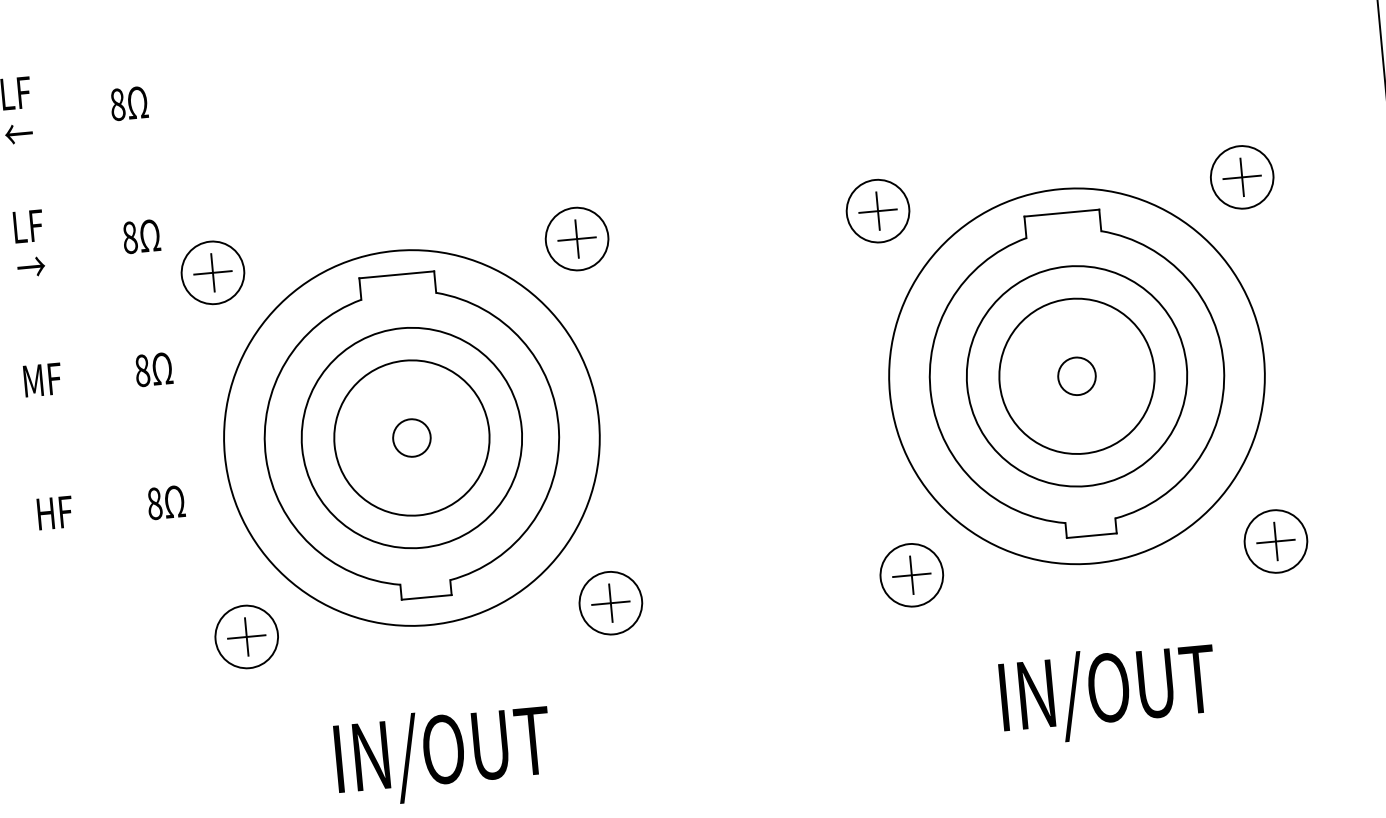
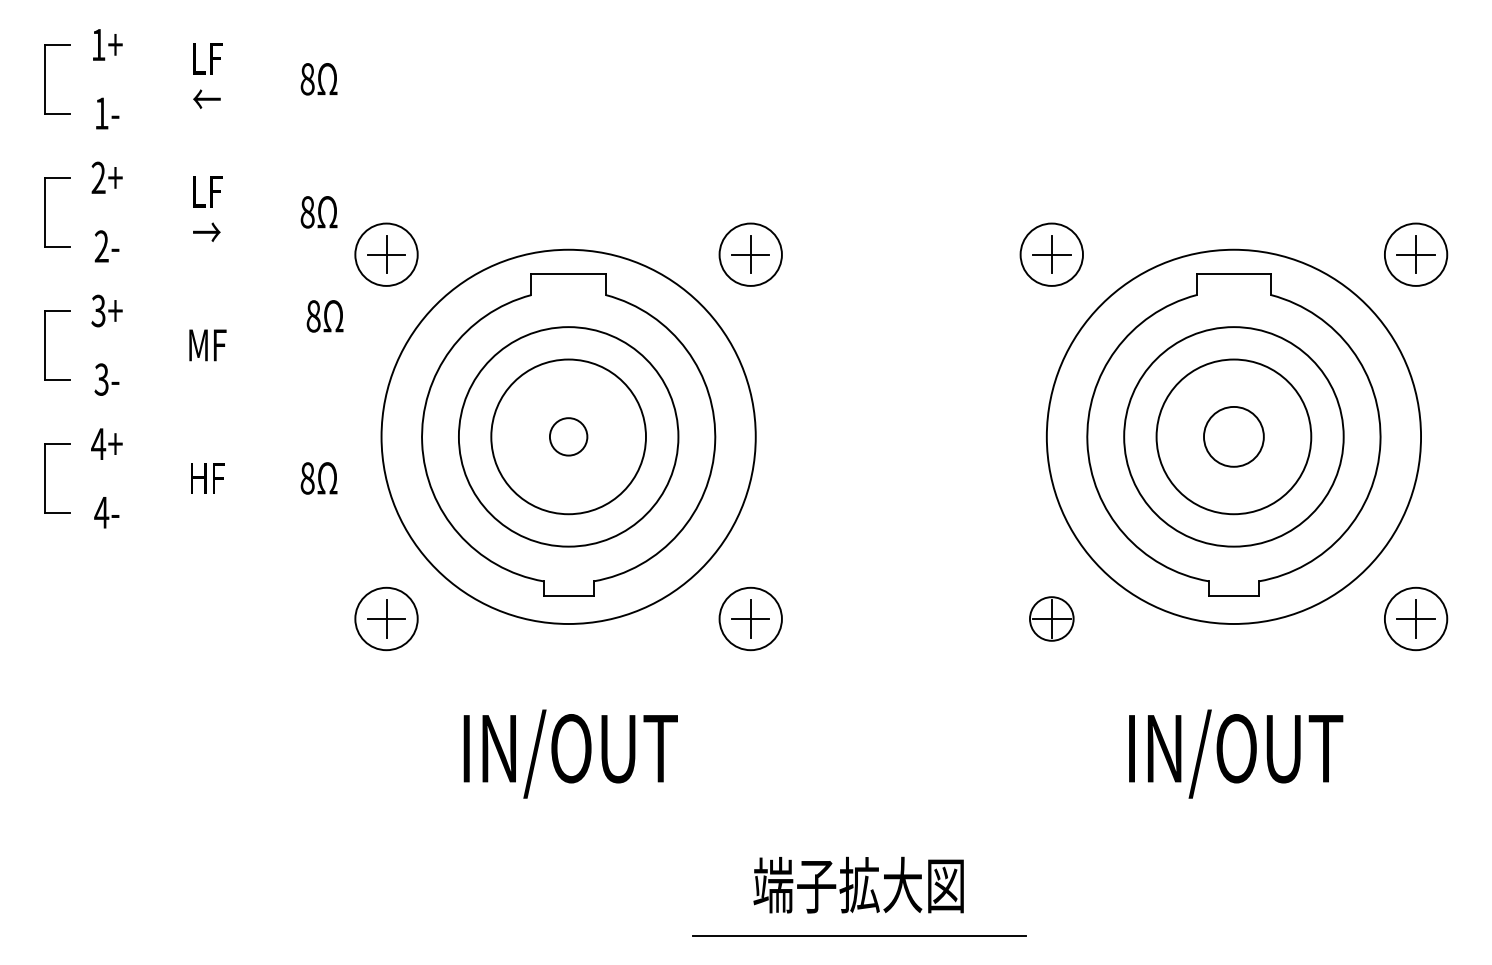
text: (153, 369) -> (324, 316), moved
circle: (1076, 375) -> (1233, 436), size x1.6
circle: (911, 574) -> (1051, 618), size x0.7

